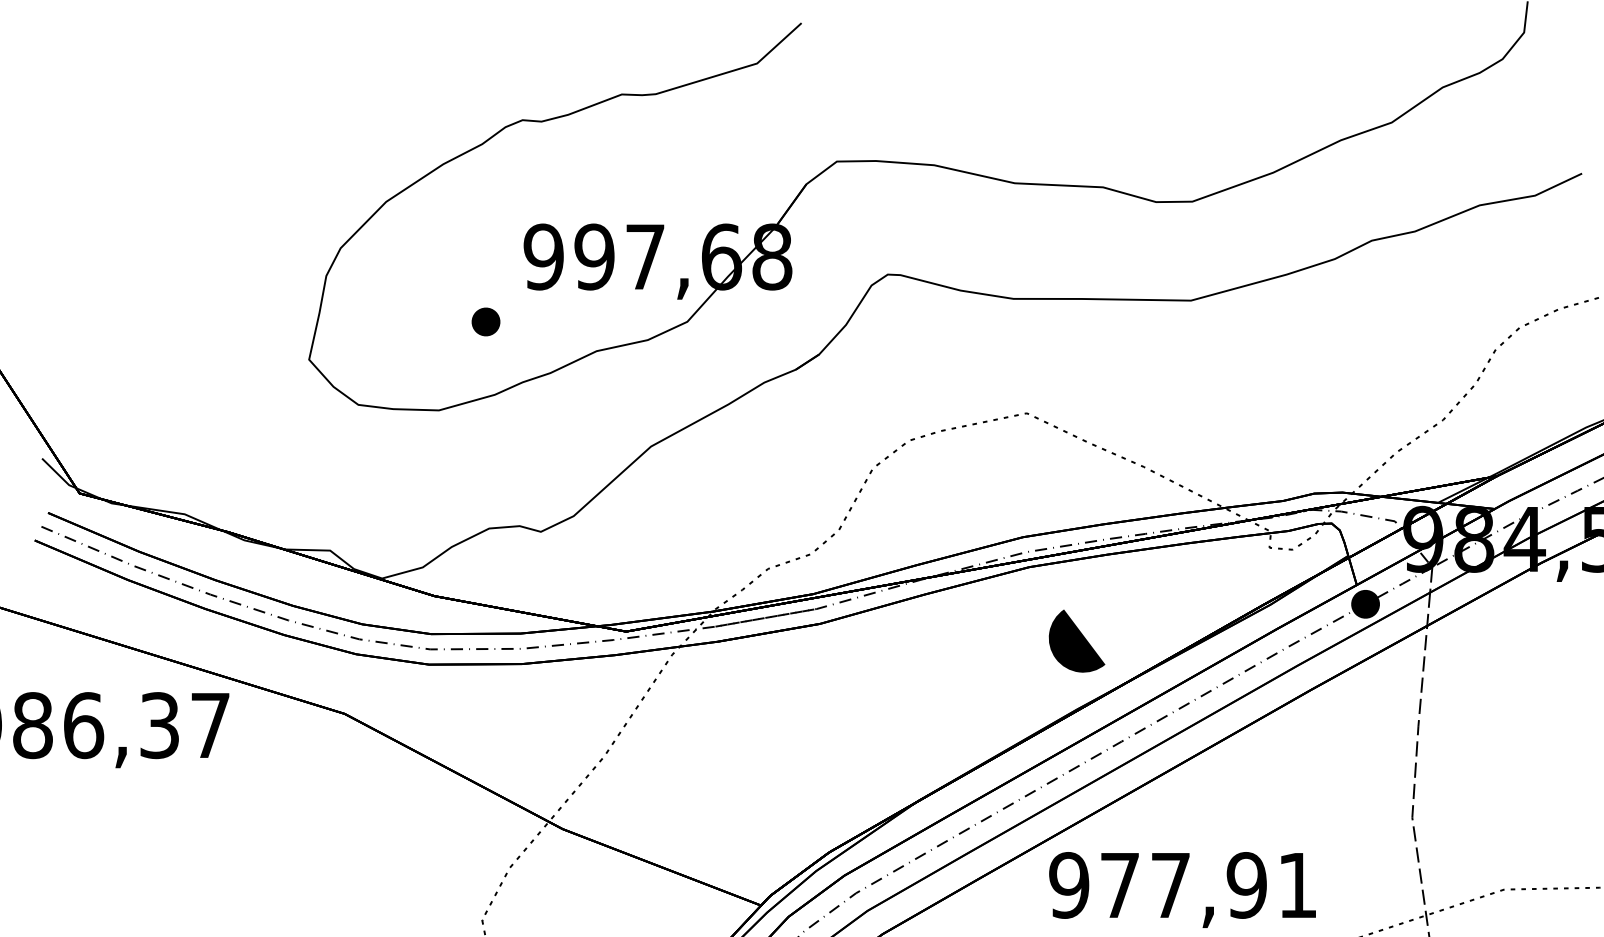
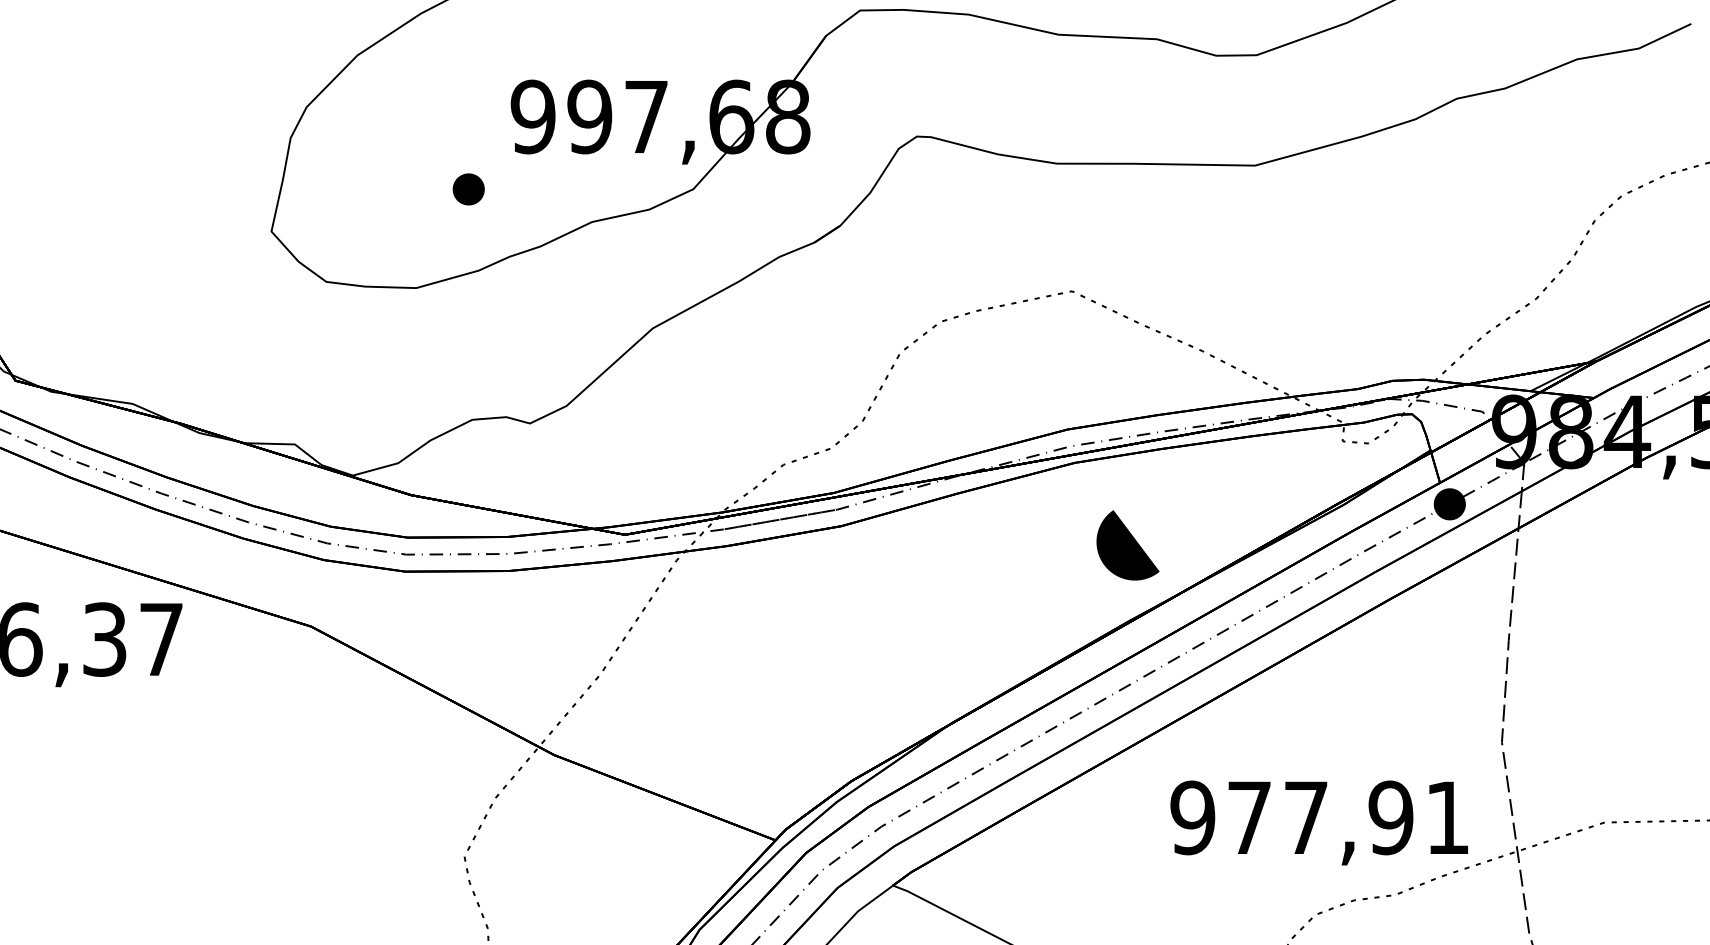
text: (1182, 889) -> (1319, 822), moved

